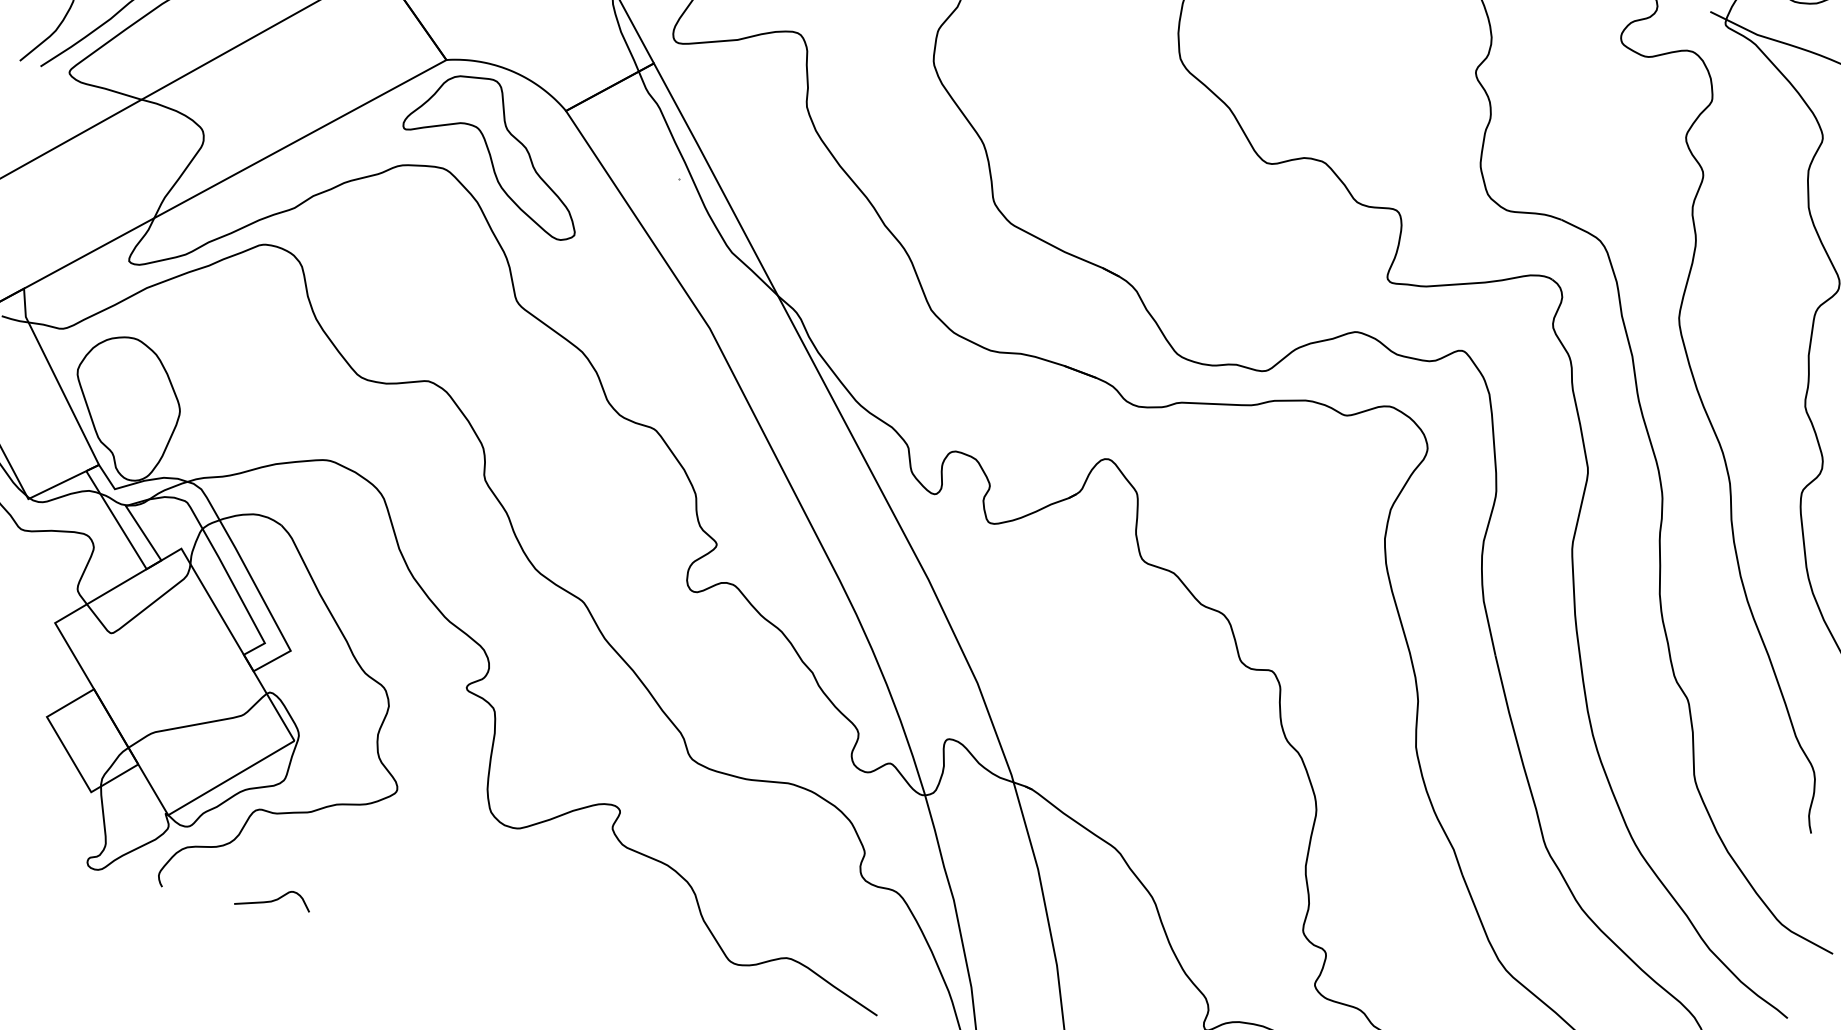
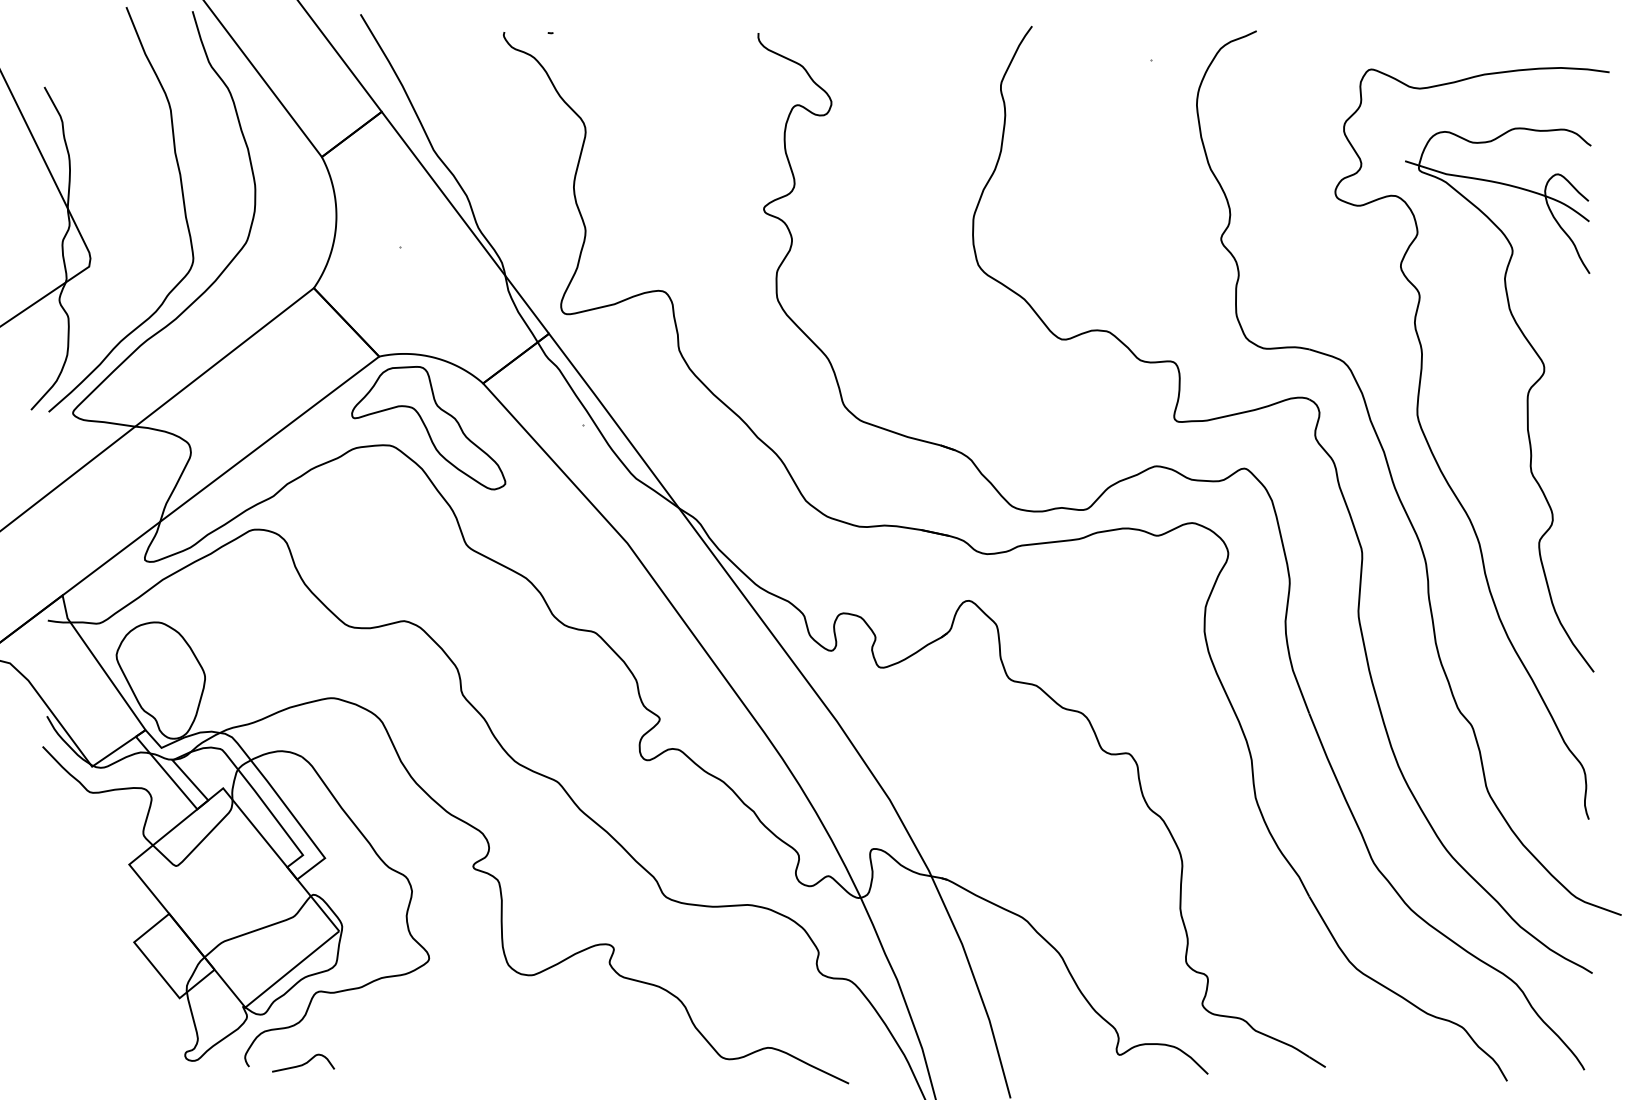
curve: (273, 899) -> (303, 1063), moved

